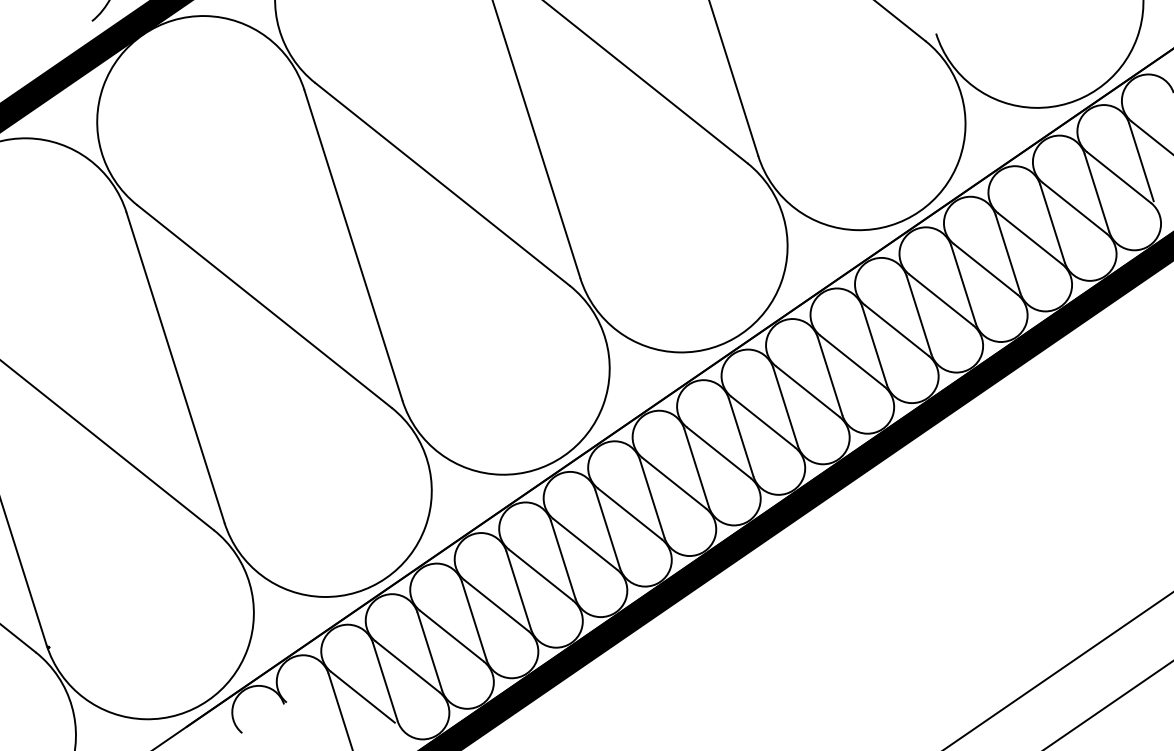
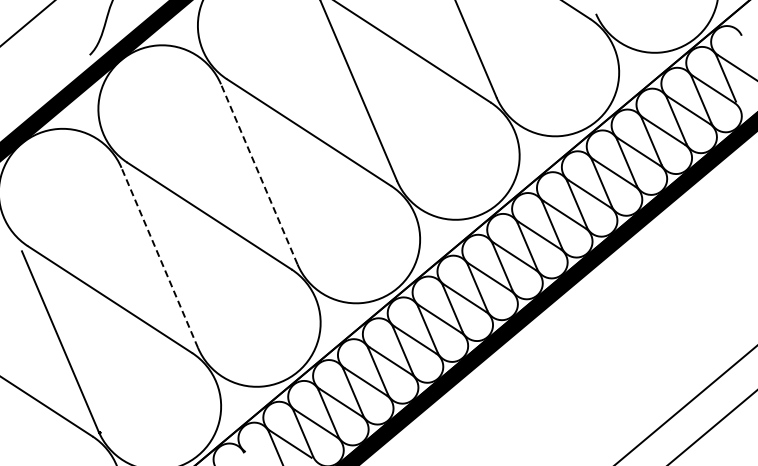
line: (353, 245) -> (259, 174), solid -> dashed
line: (175, 367) -> (159, 257), solid -> dashed

